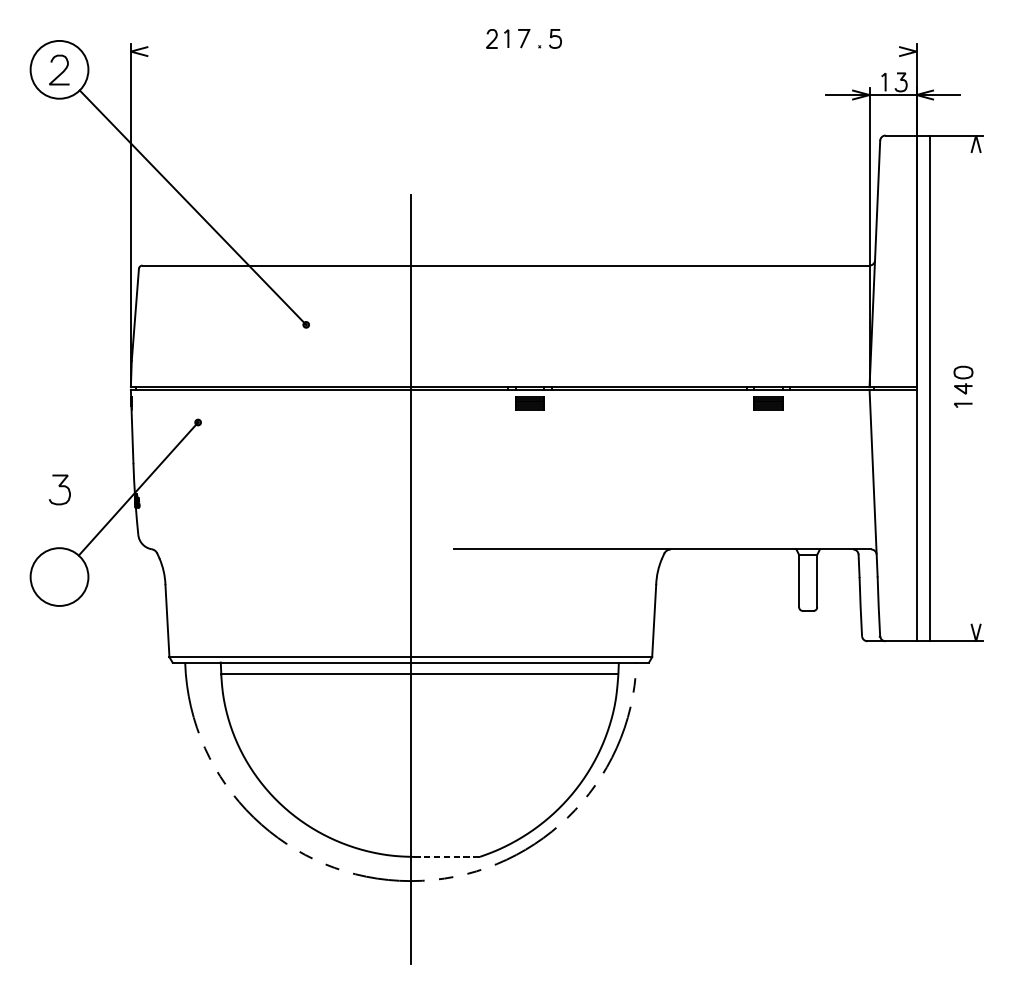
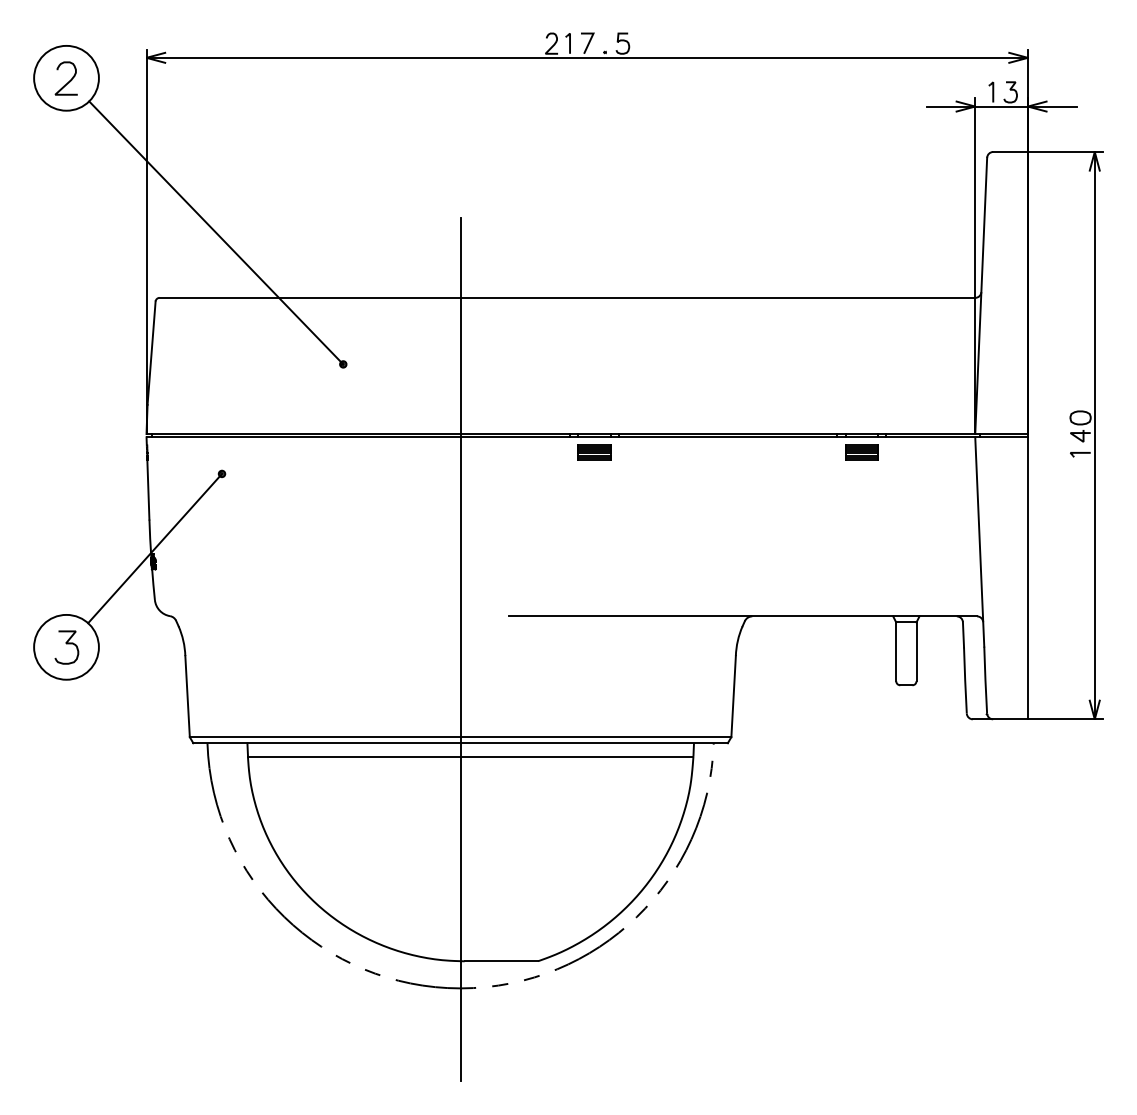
line: (523, 51) -> (586, 57), added
line: (929, 388) -> (1094, 435), moved
curve: (59, 487) -> (66, 644), moved
line: (447, 857) -> (501, 961), dashed -> solid

